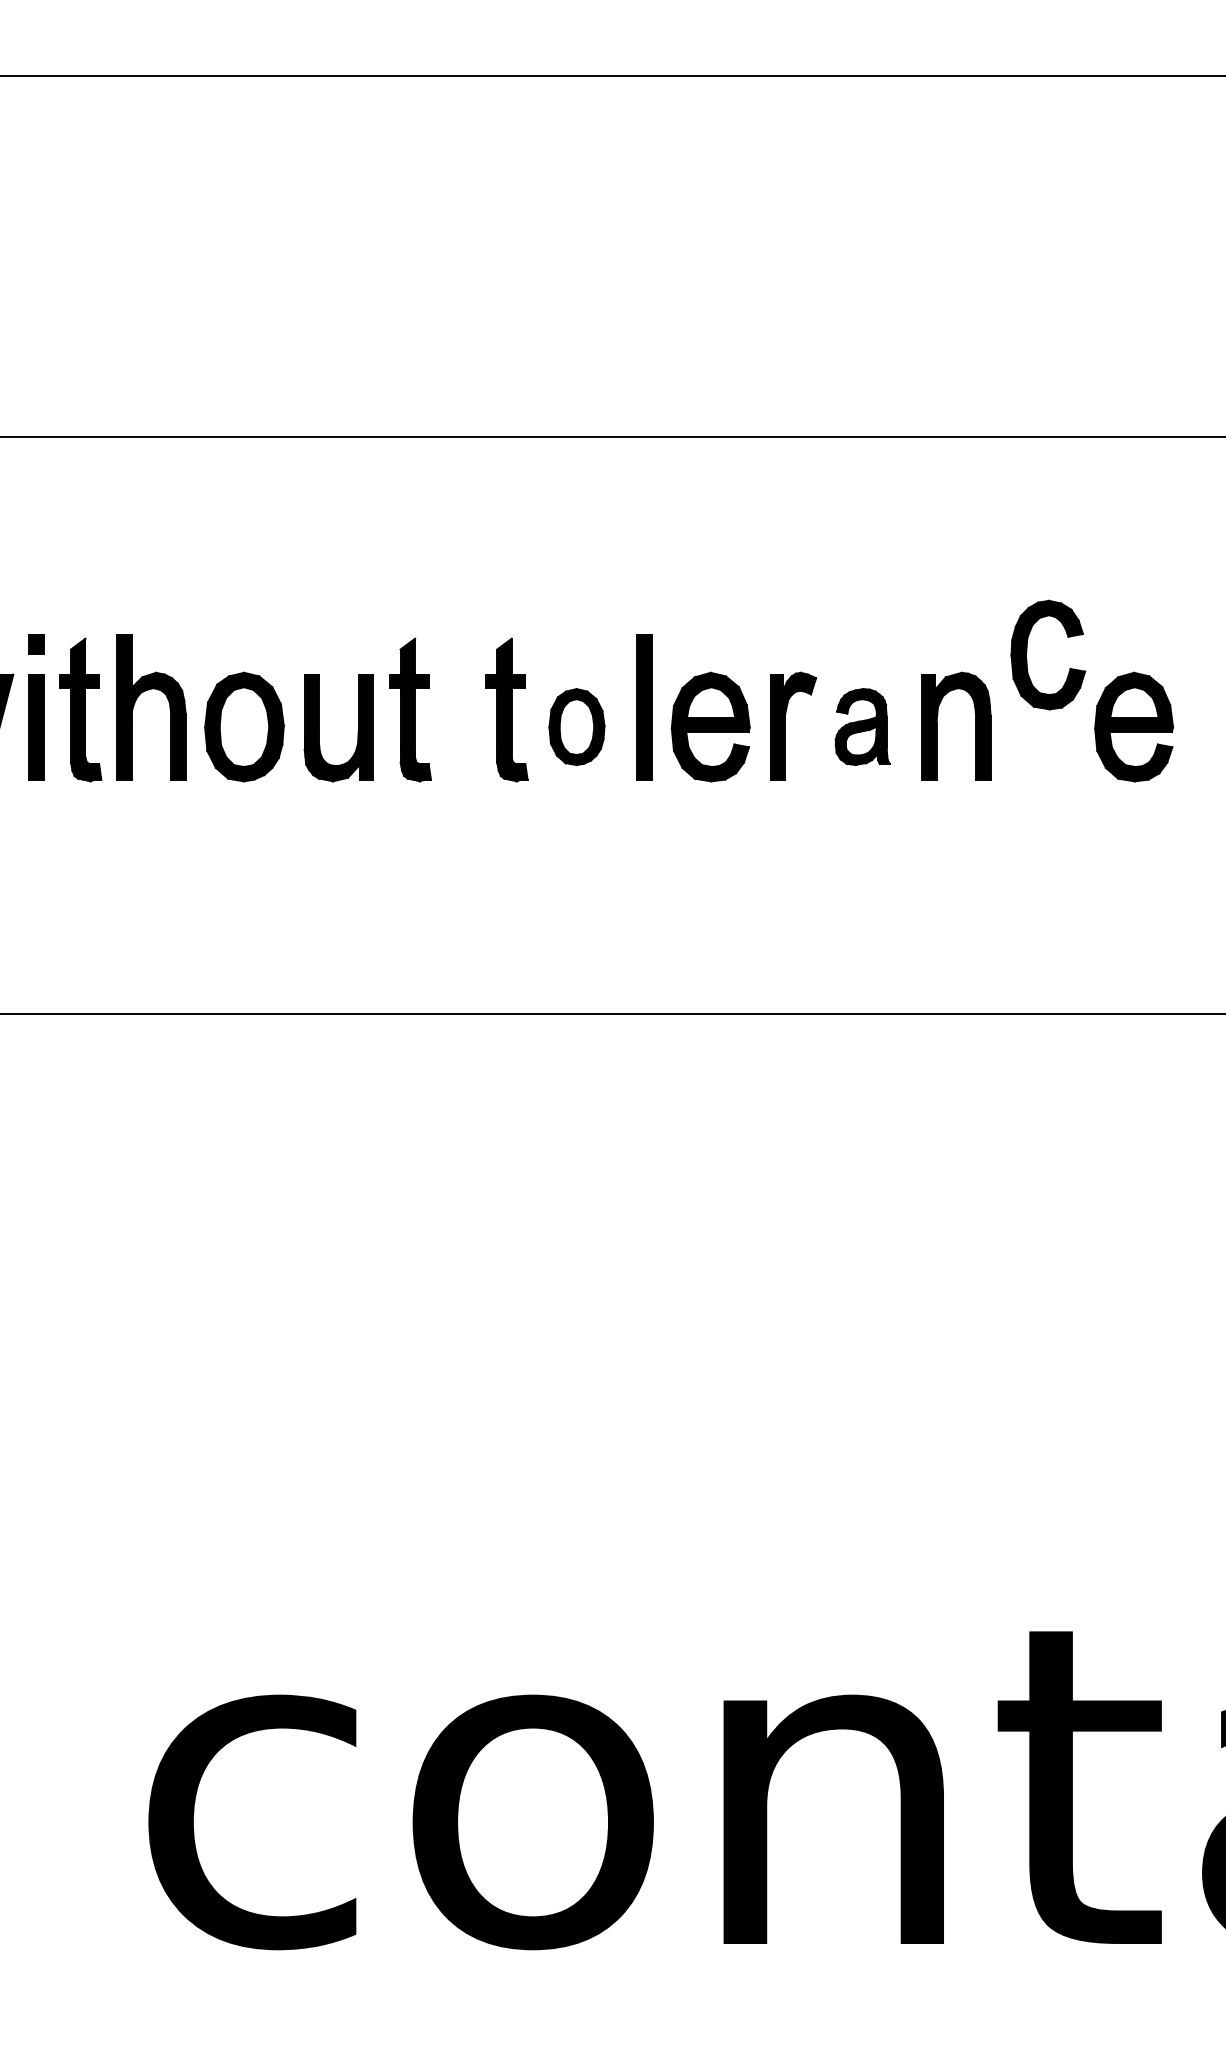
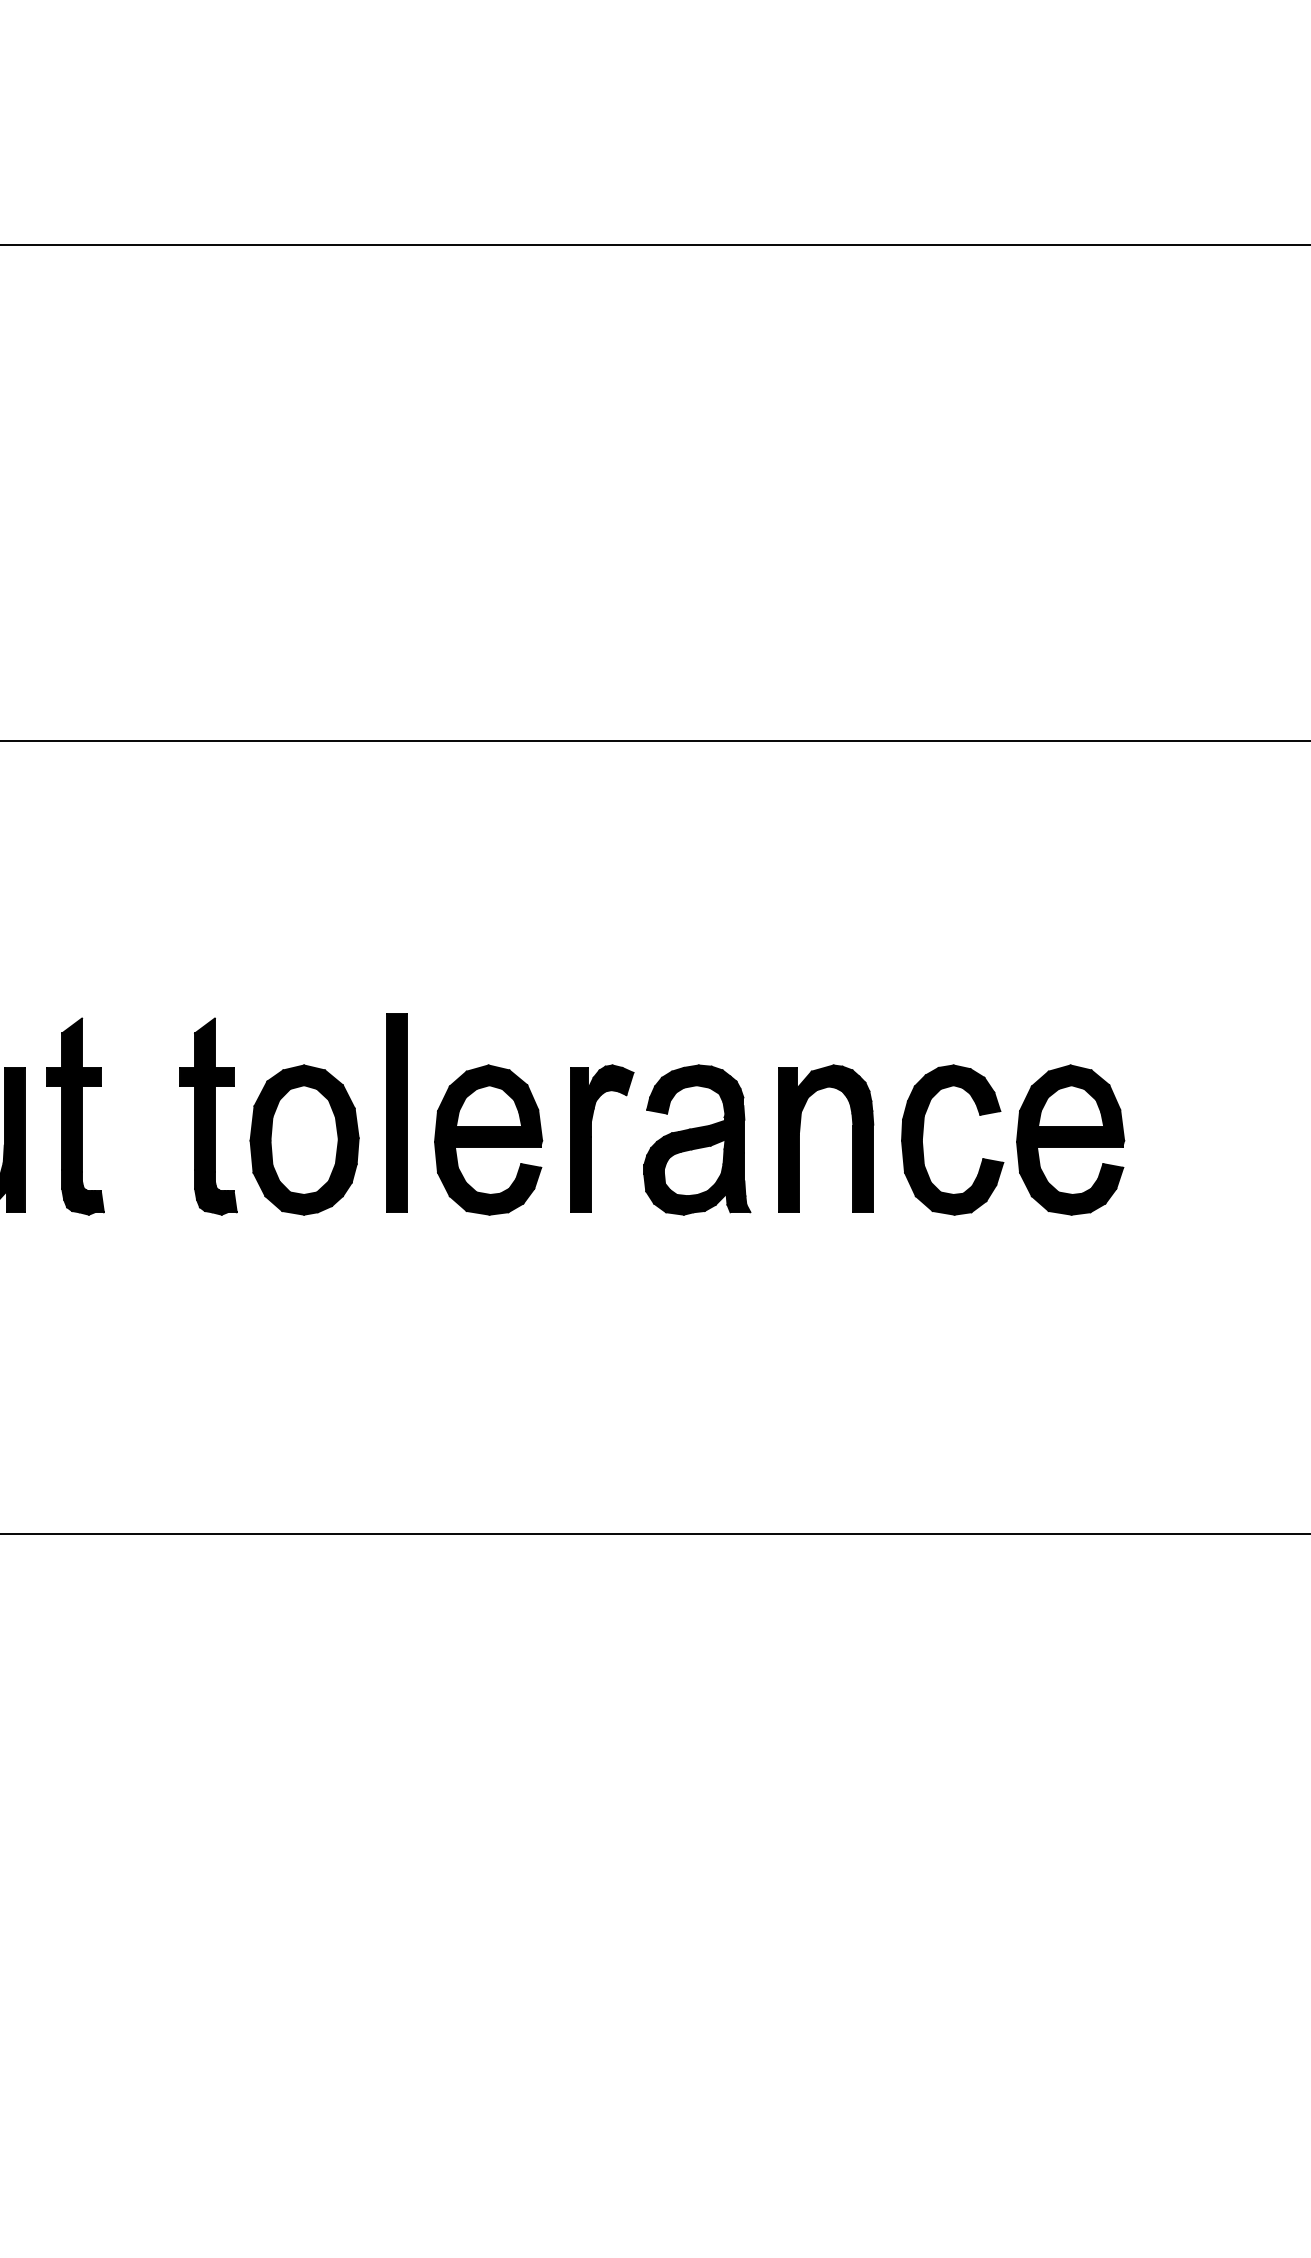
part: (1027, 652) -> (924, 1136), moved
part: (576, 726) -> (303, 1139), size x1.43
part: (862, 726) -> (697, 1139), size x1.43

